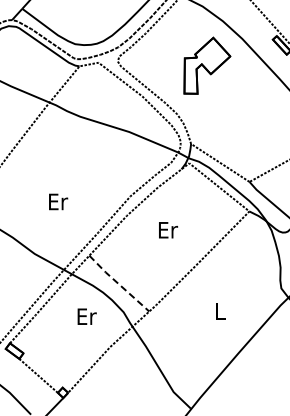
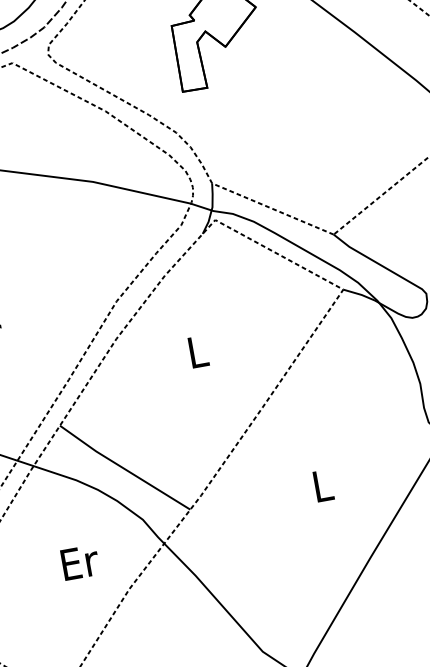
text: (168, 230) -> (198, 352), Er -> L
line: (118, 283) -> (123, 467), dashed -> solid
text: (86, 316) -> (79, 562), moved

